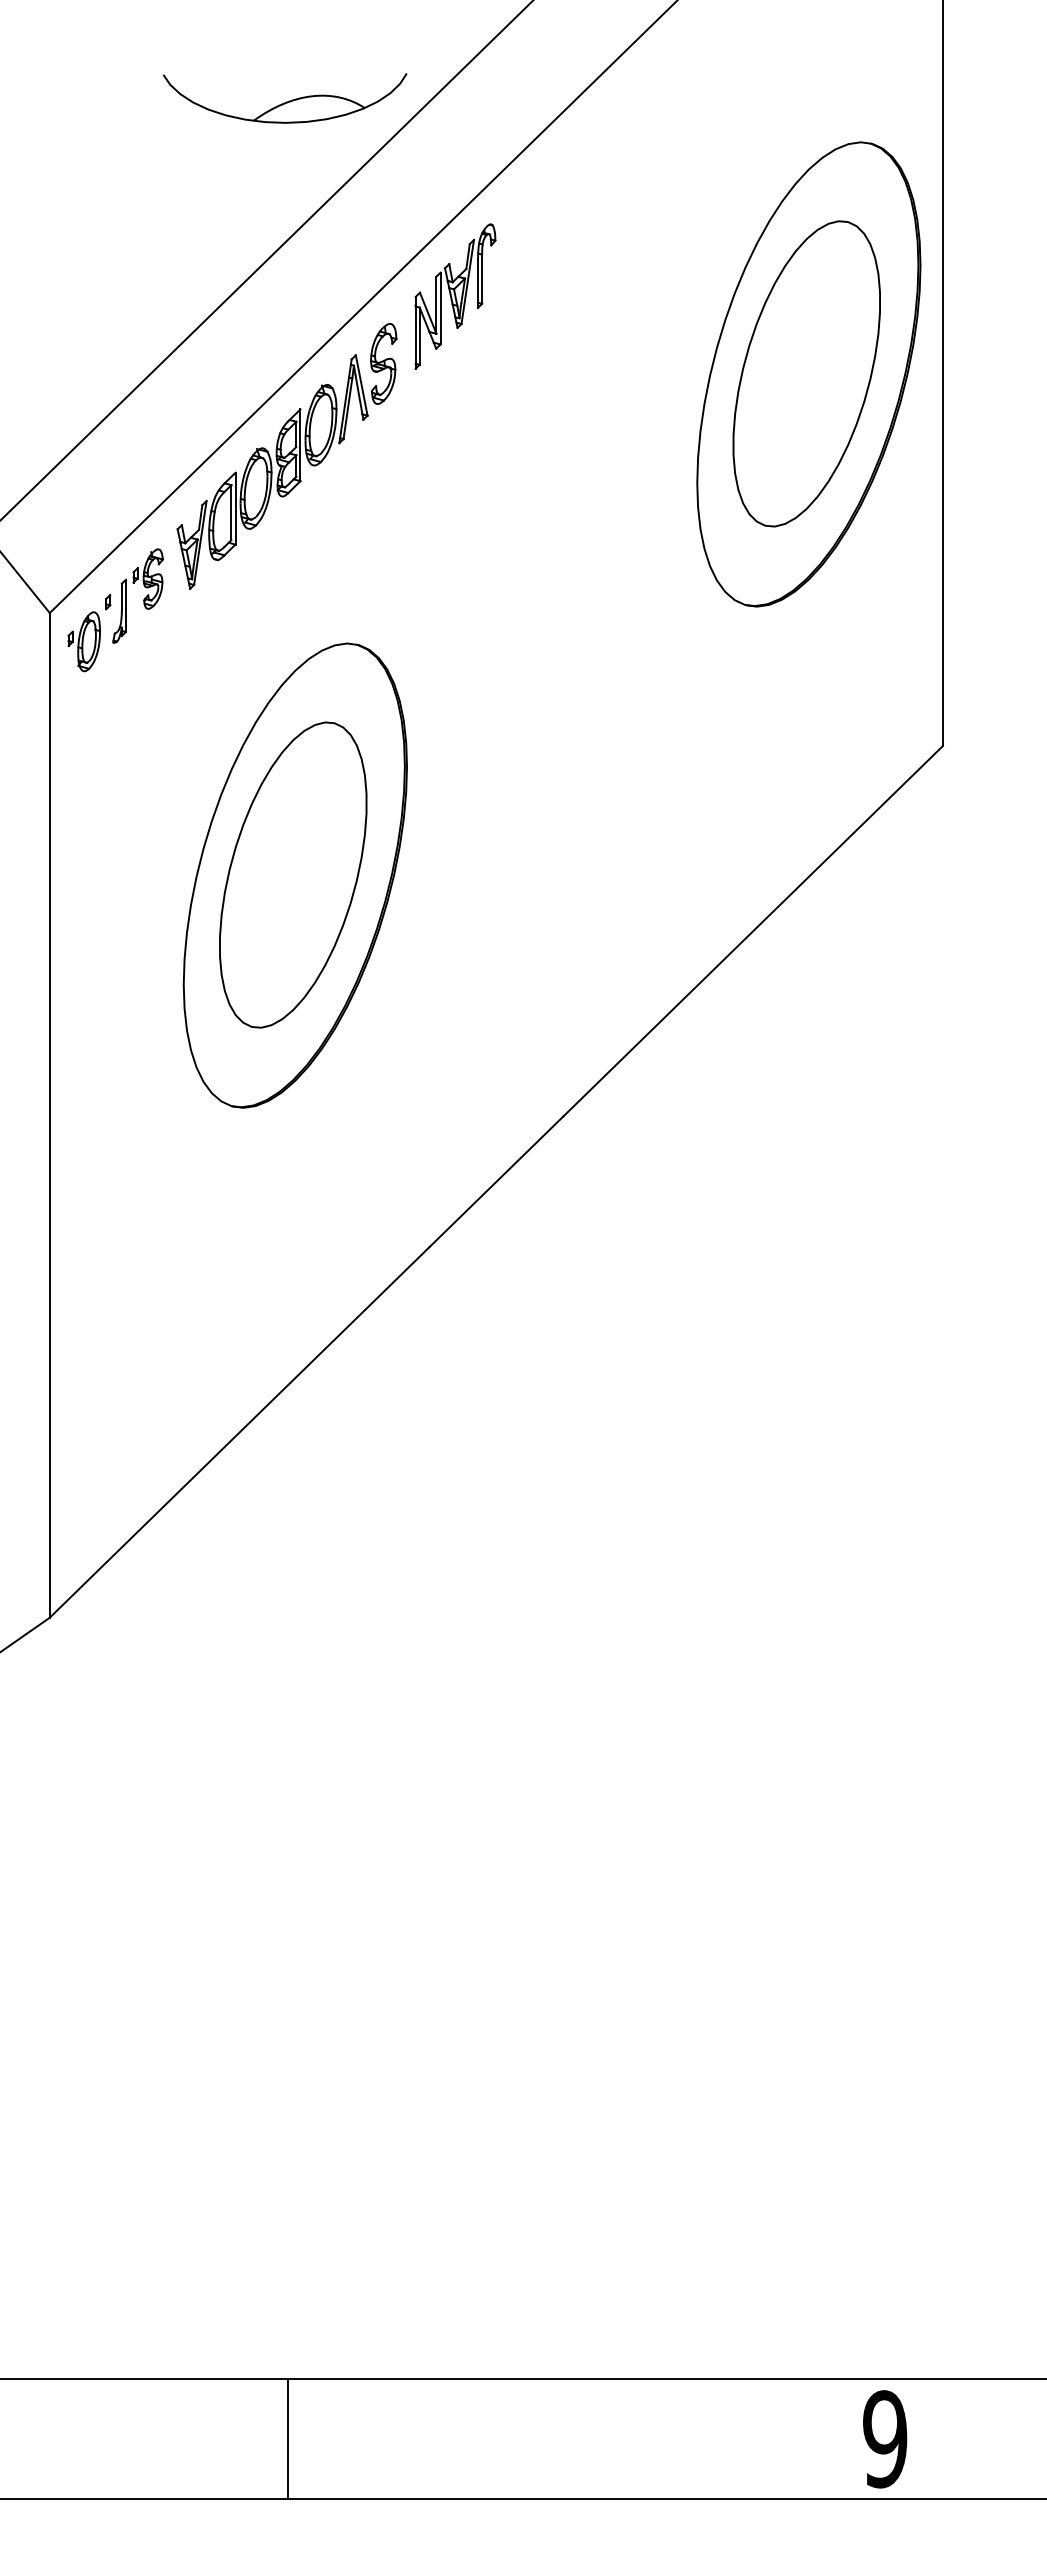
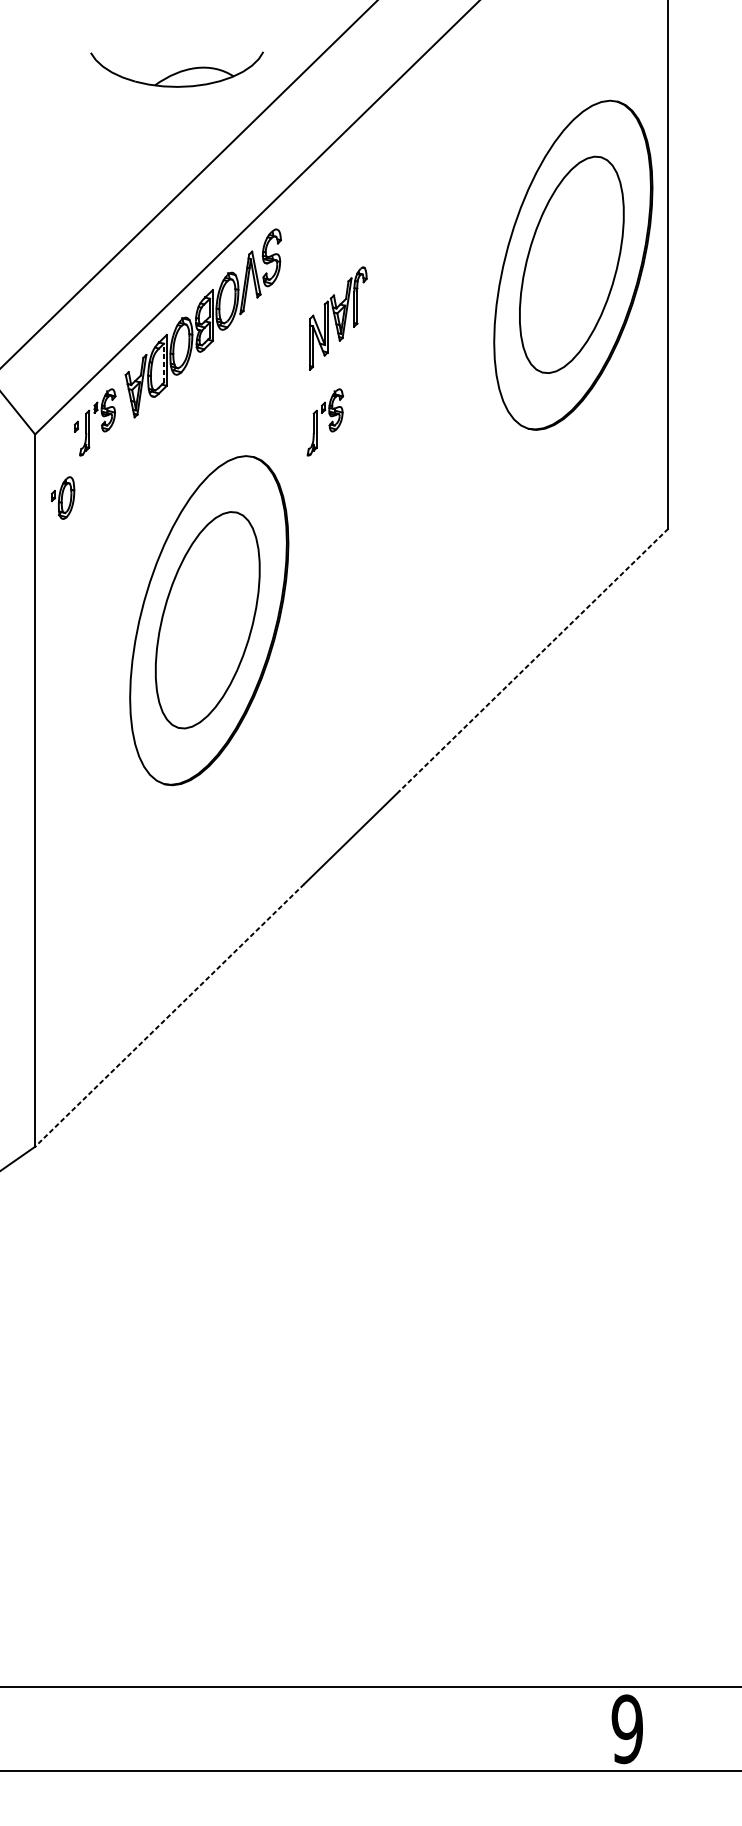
part: (284, 98) -> (176, 69), moved
part: (455, 296) -> (338, 318), moved
line: (231, 512) -> (163, 363), solid -> dashed
part: (464, 599) -> (329, 424), added
part: (83, 641) -> (62, 497), moved
line: (752, 931) -> (533, 660), solid -> dashed
line: (239, 1432) -> (169, 1015), solid -> dashed
line: (288, 2438) -> (204, 1728), removed

